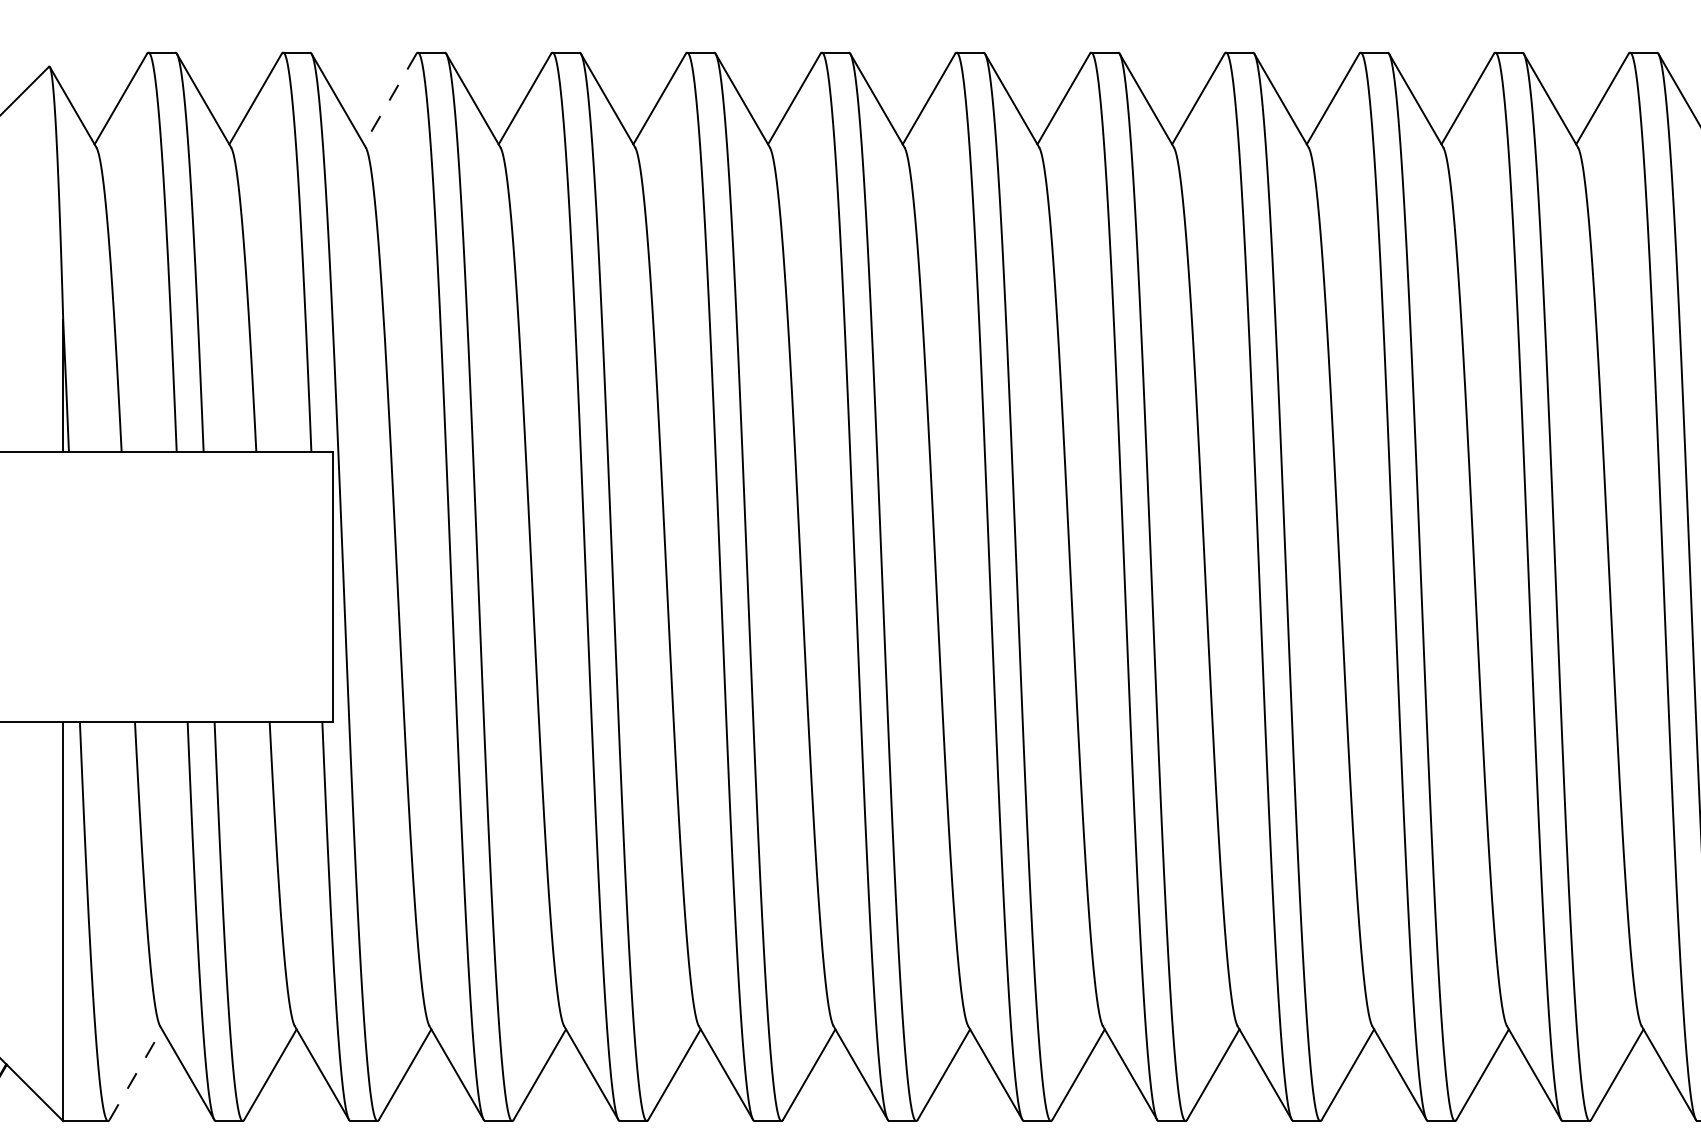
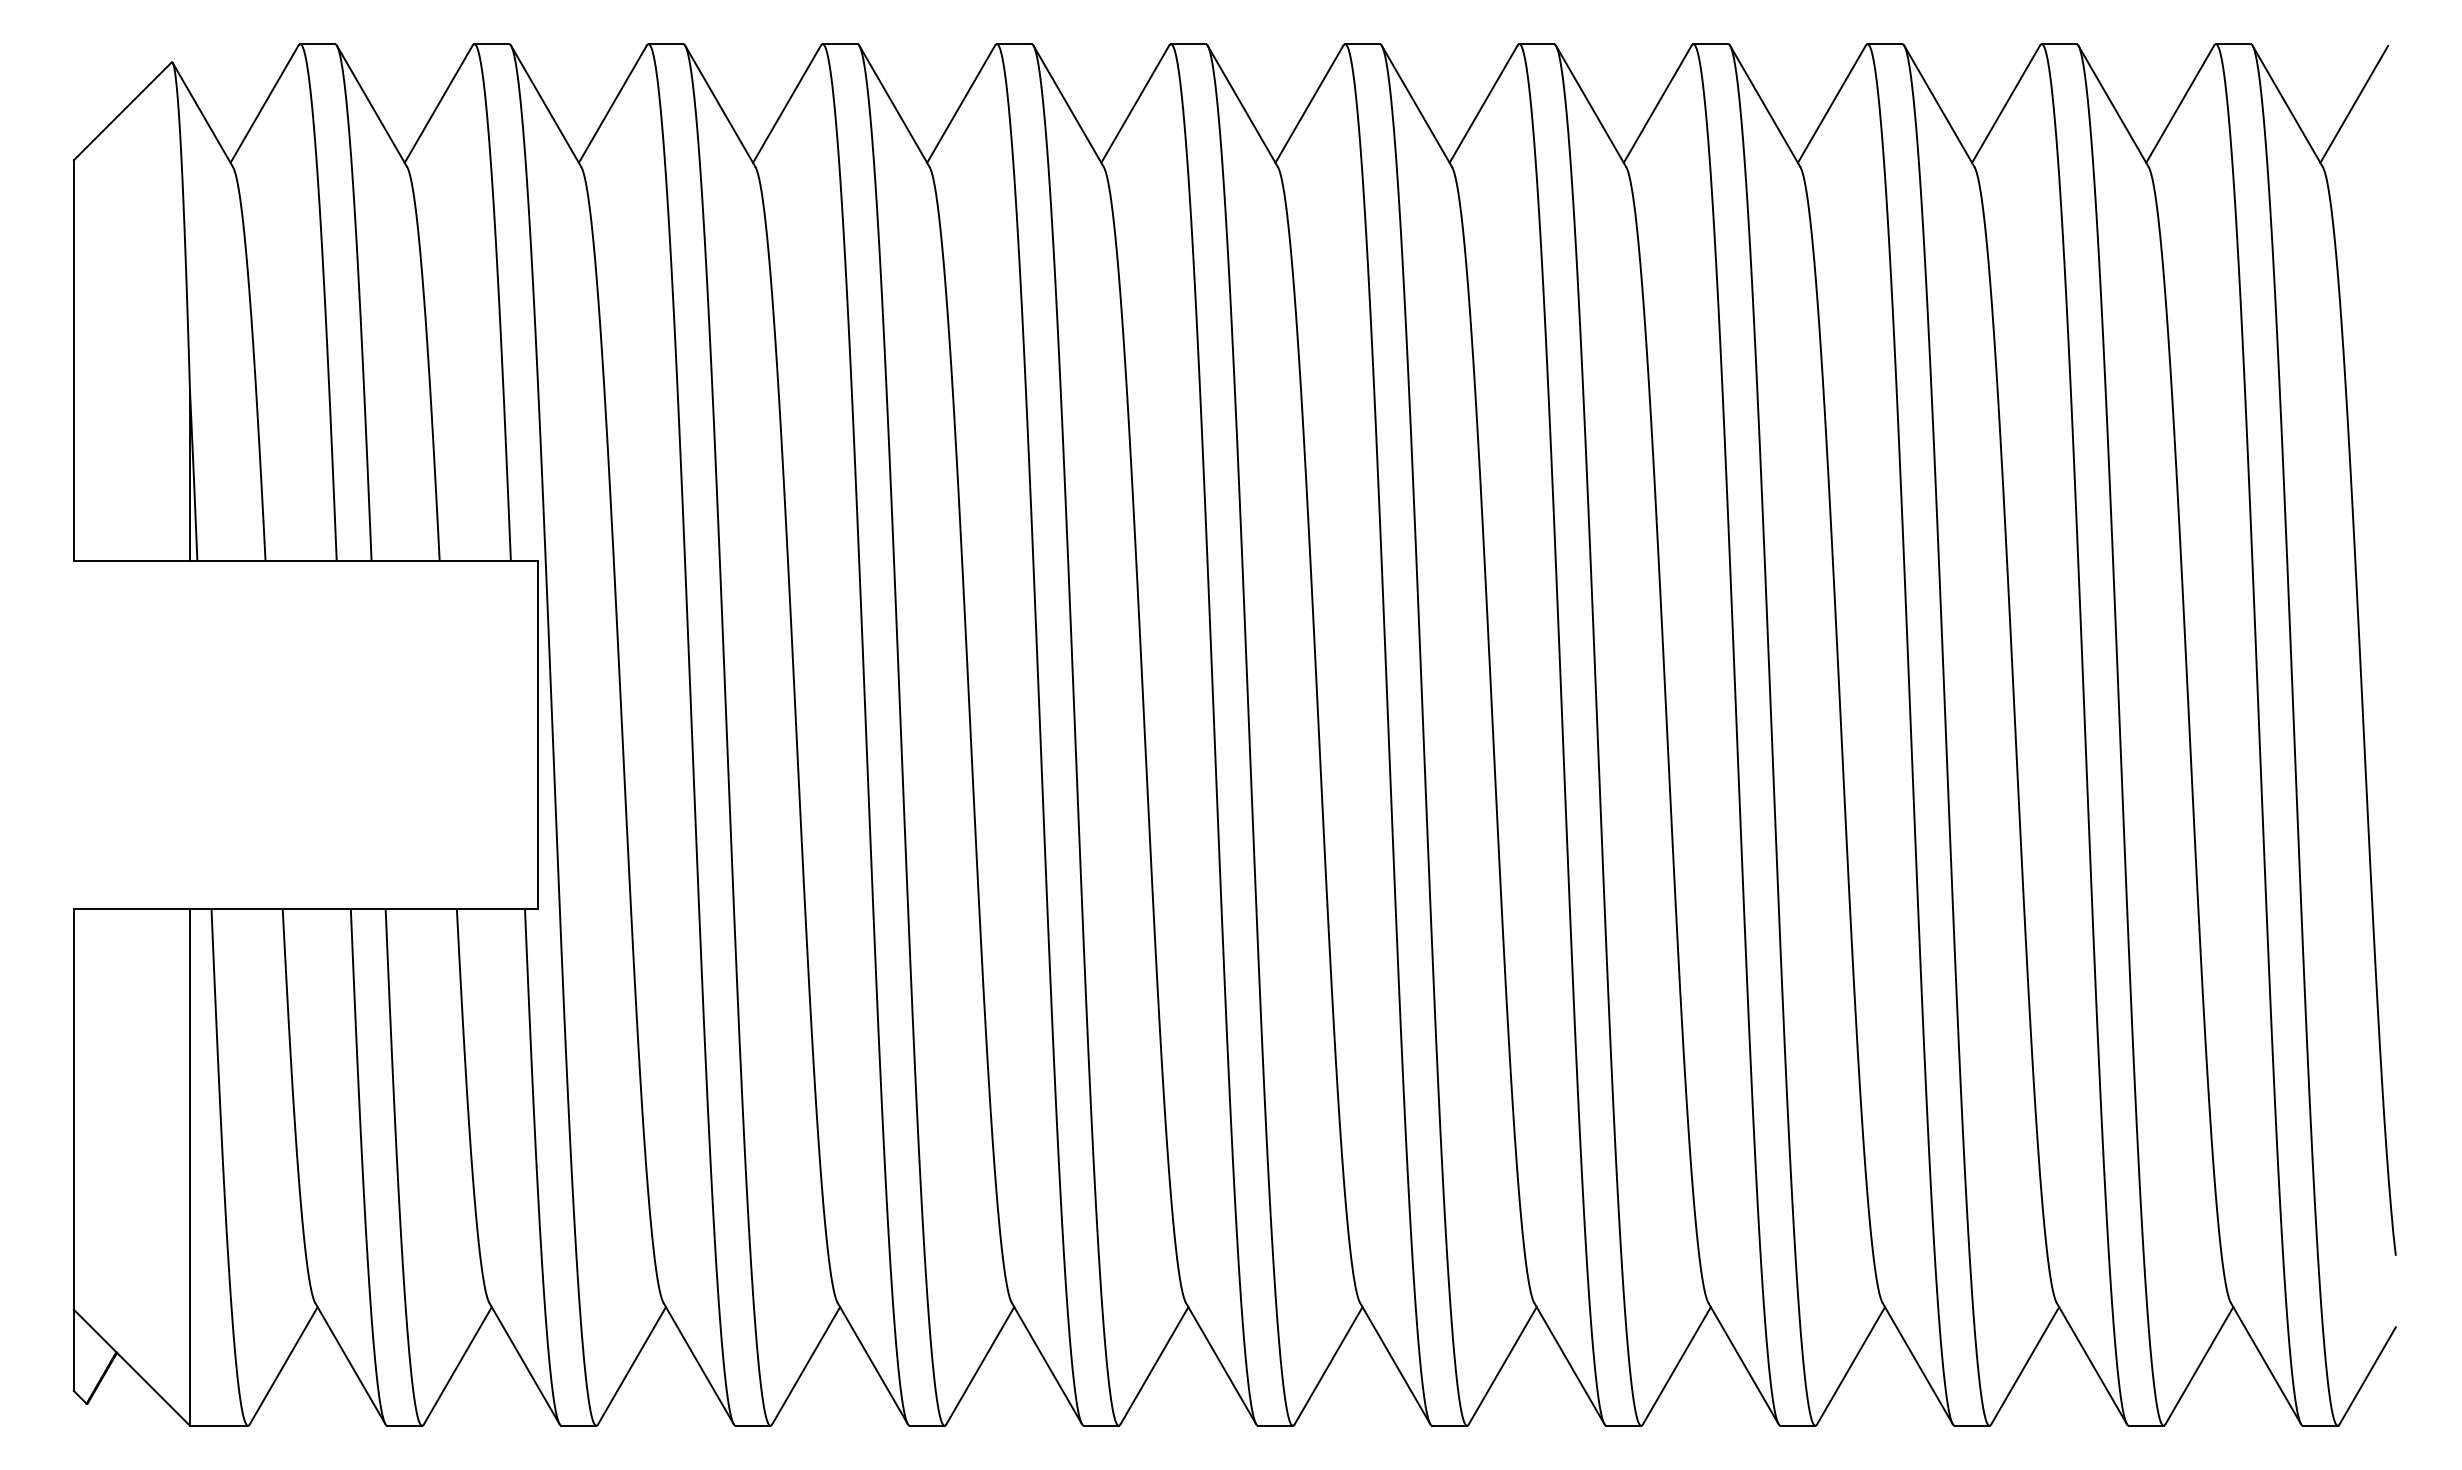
line: (390, 99) -> (612, 104), dashed -> solid
line: (135, 1074) -> (283, 1365), dashed -> solid

